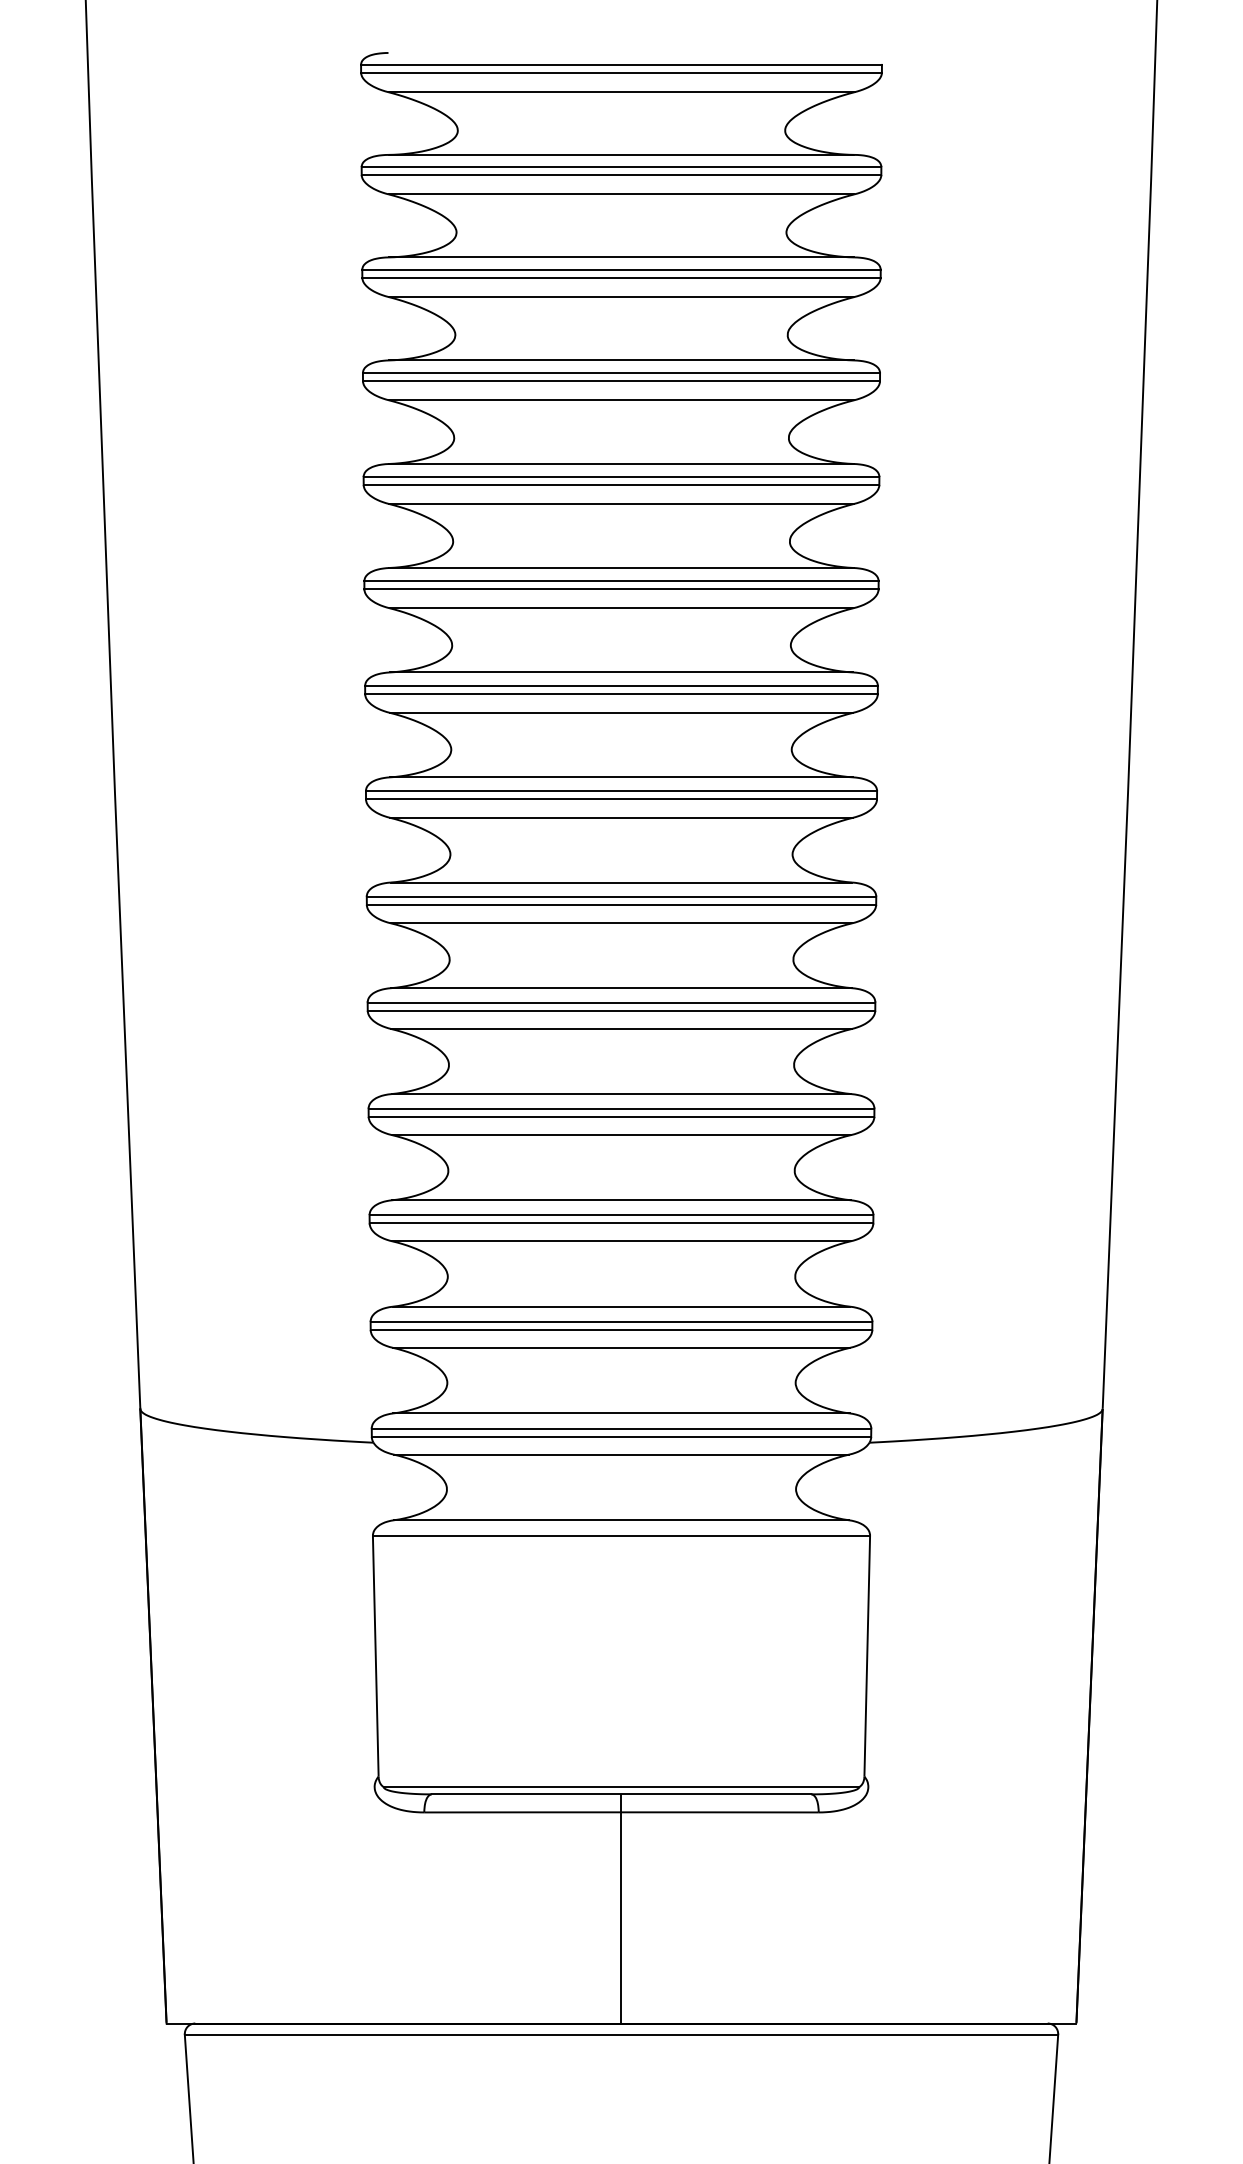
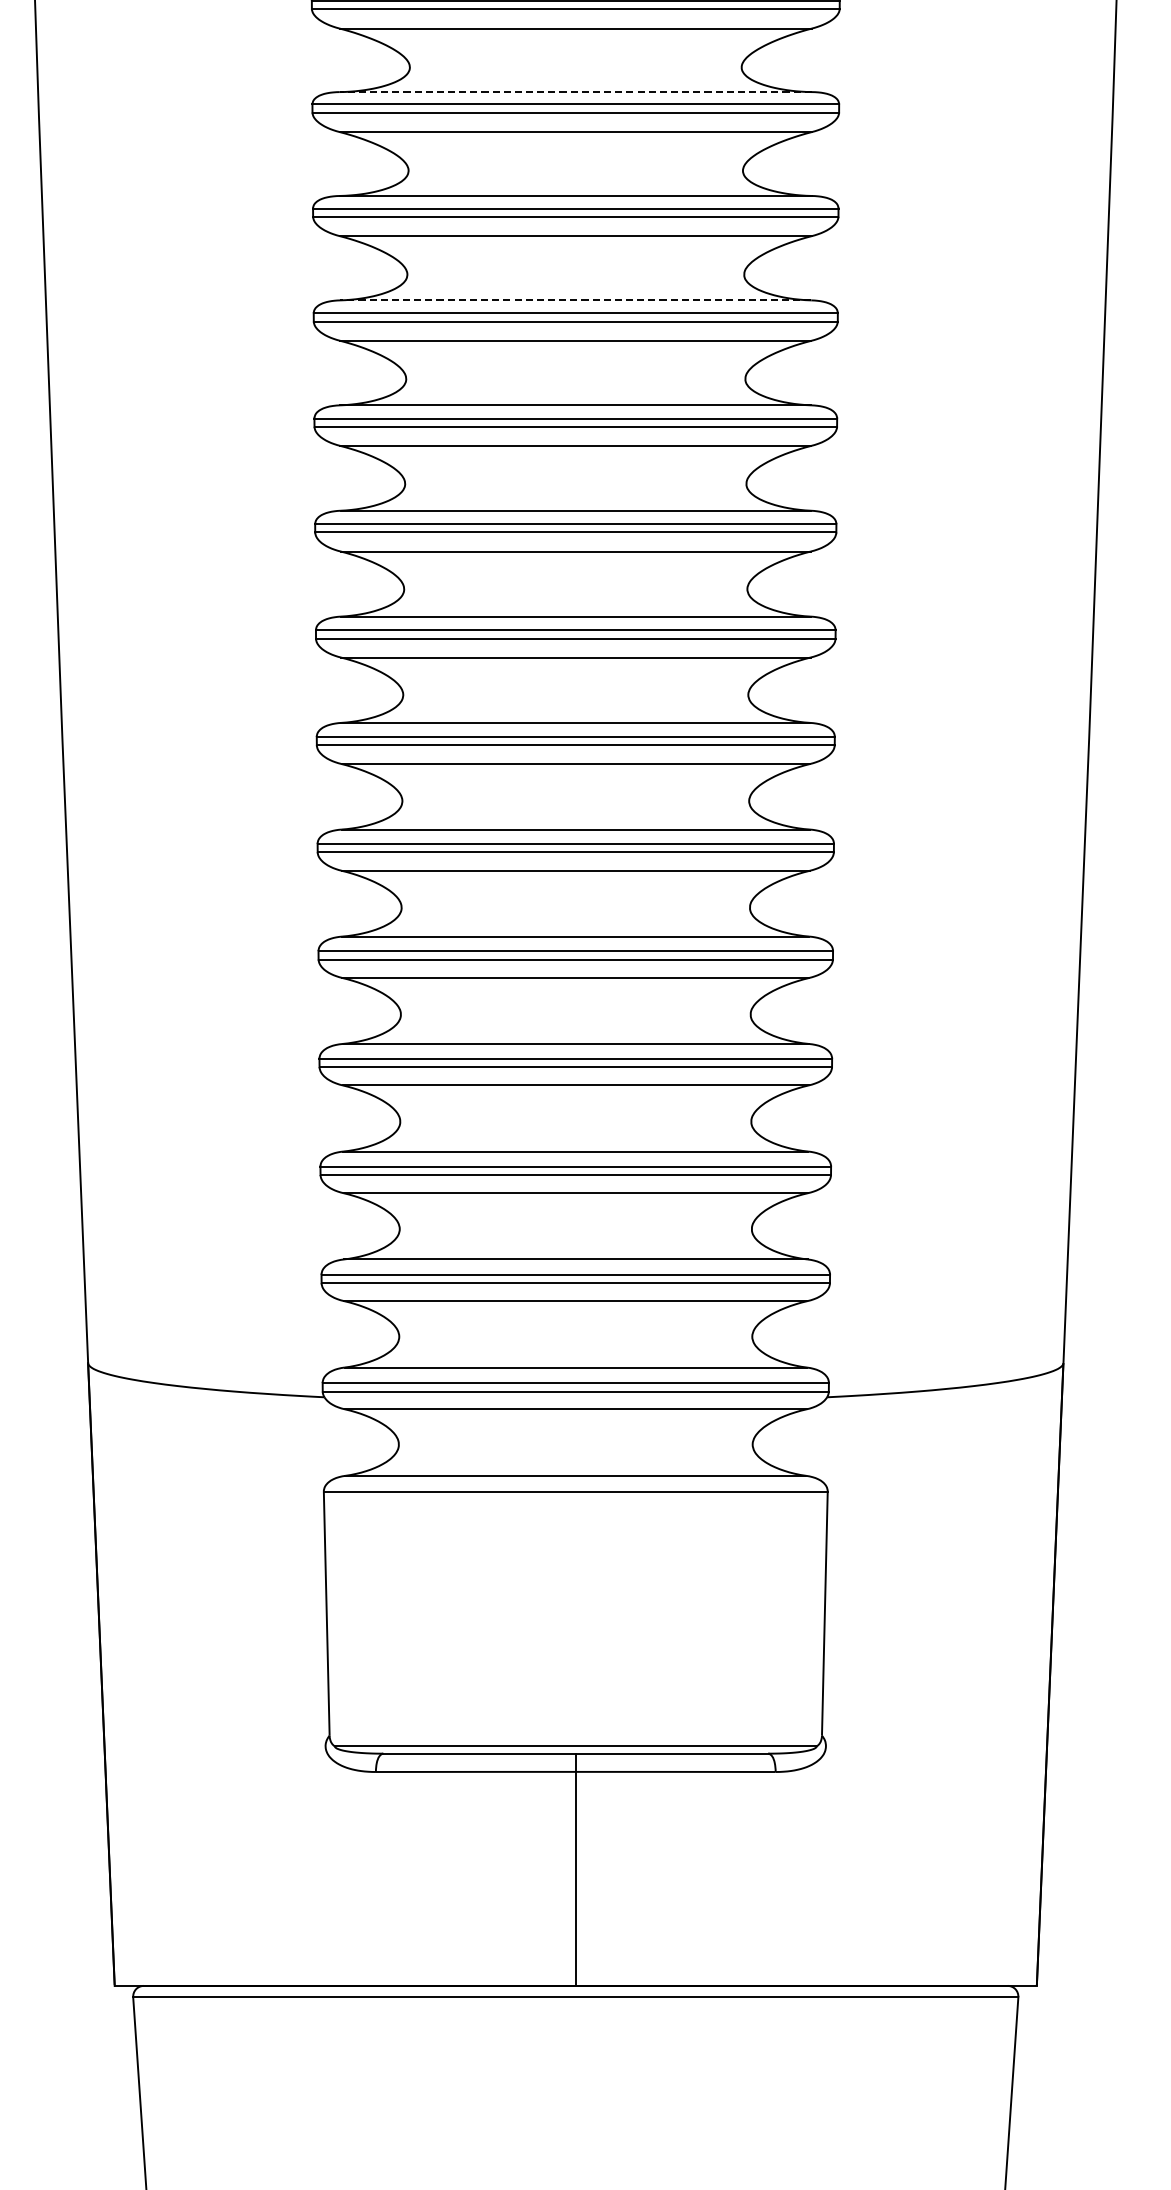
line: (621, 154) -> (575, 91), solid -> dashed
line: (621, 360) -> (575, 300), solid -> dashed

